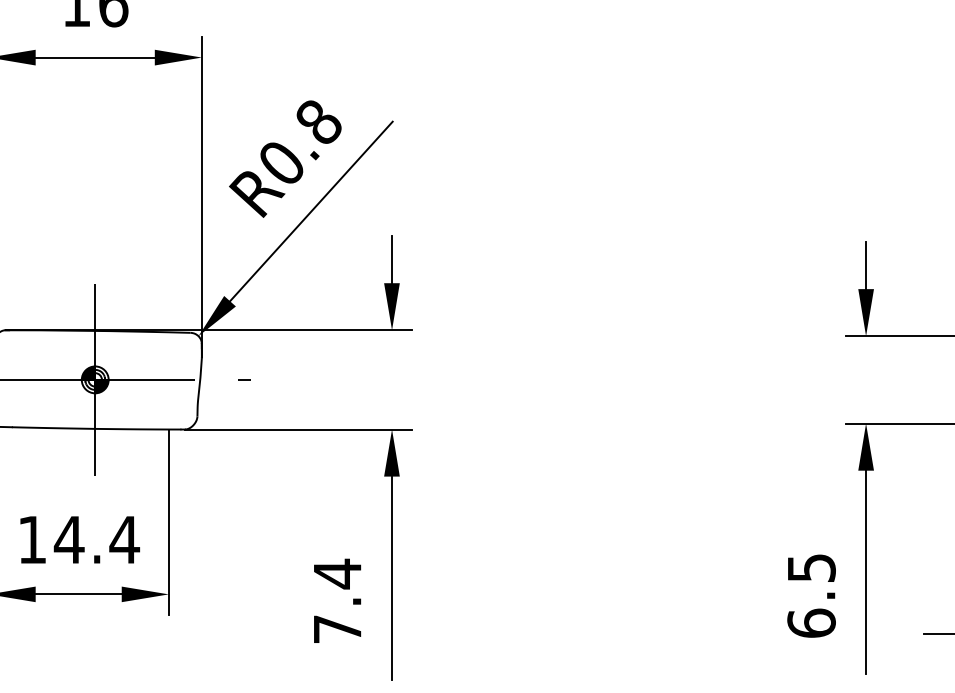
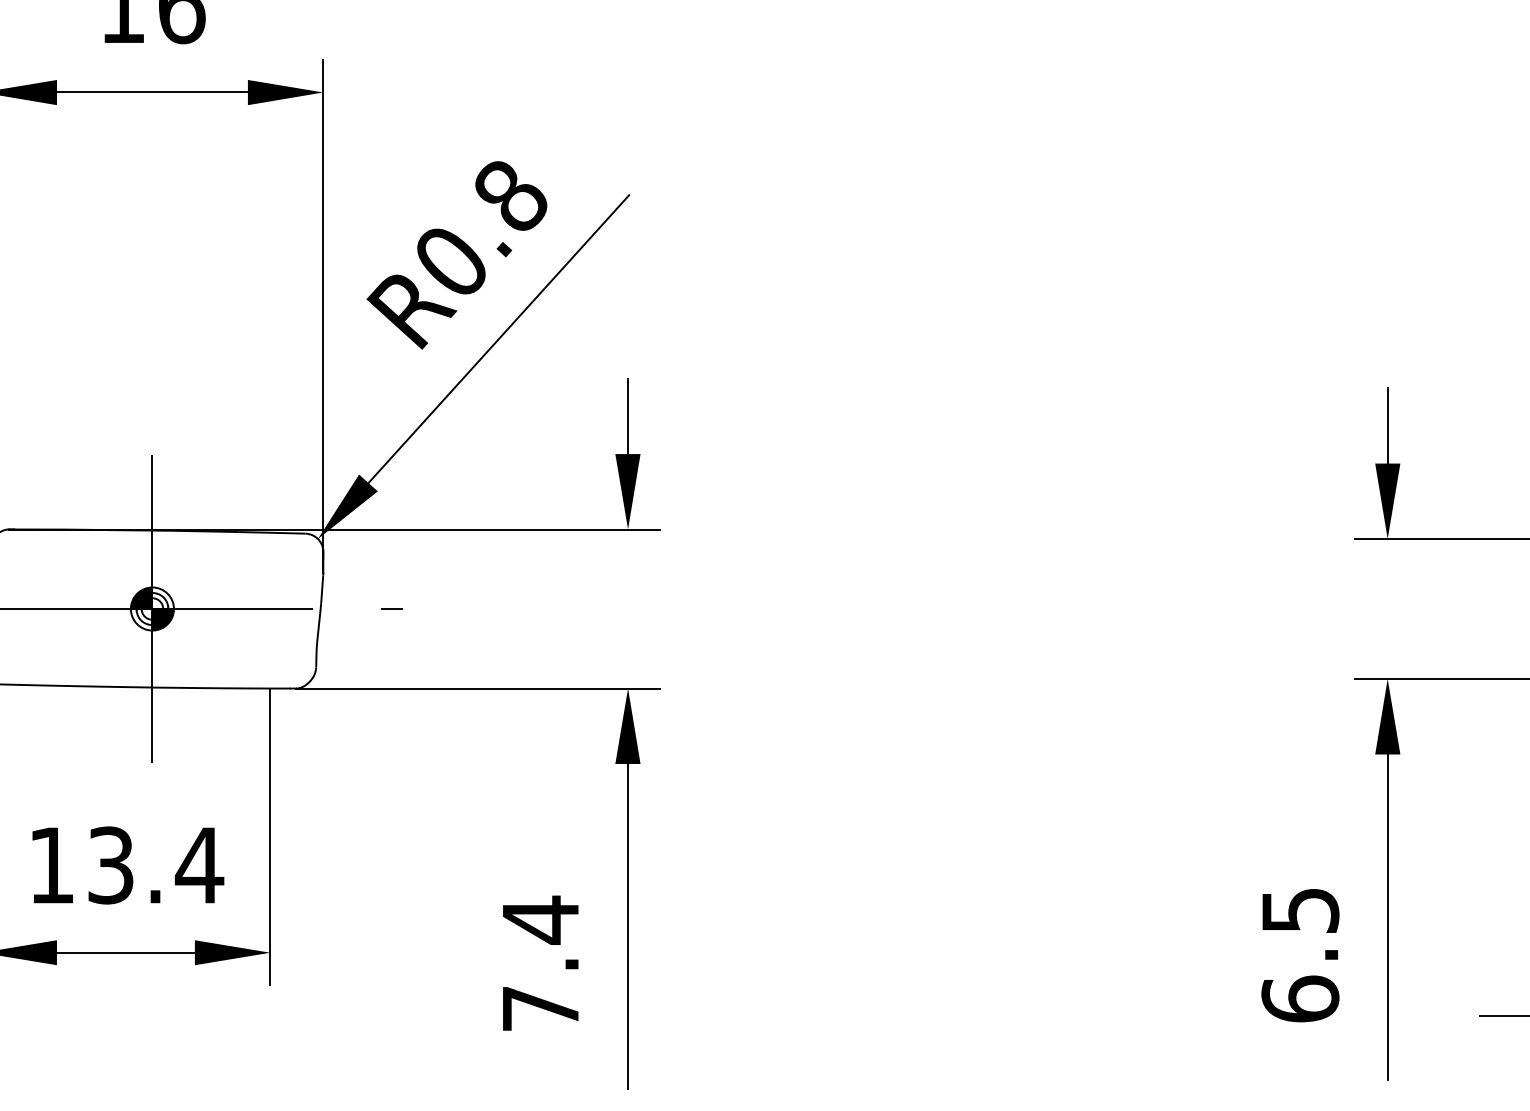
text: (68, 539) -> (109, 864), 14.4 -> 13.4

